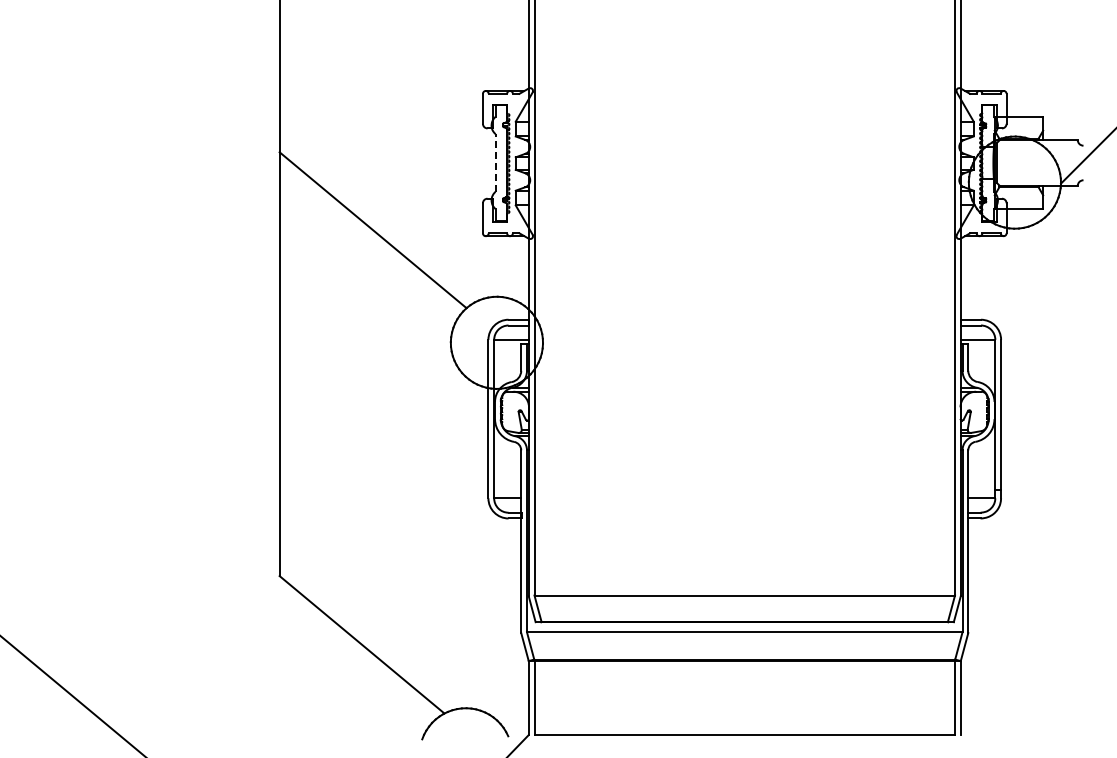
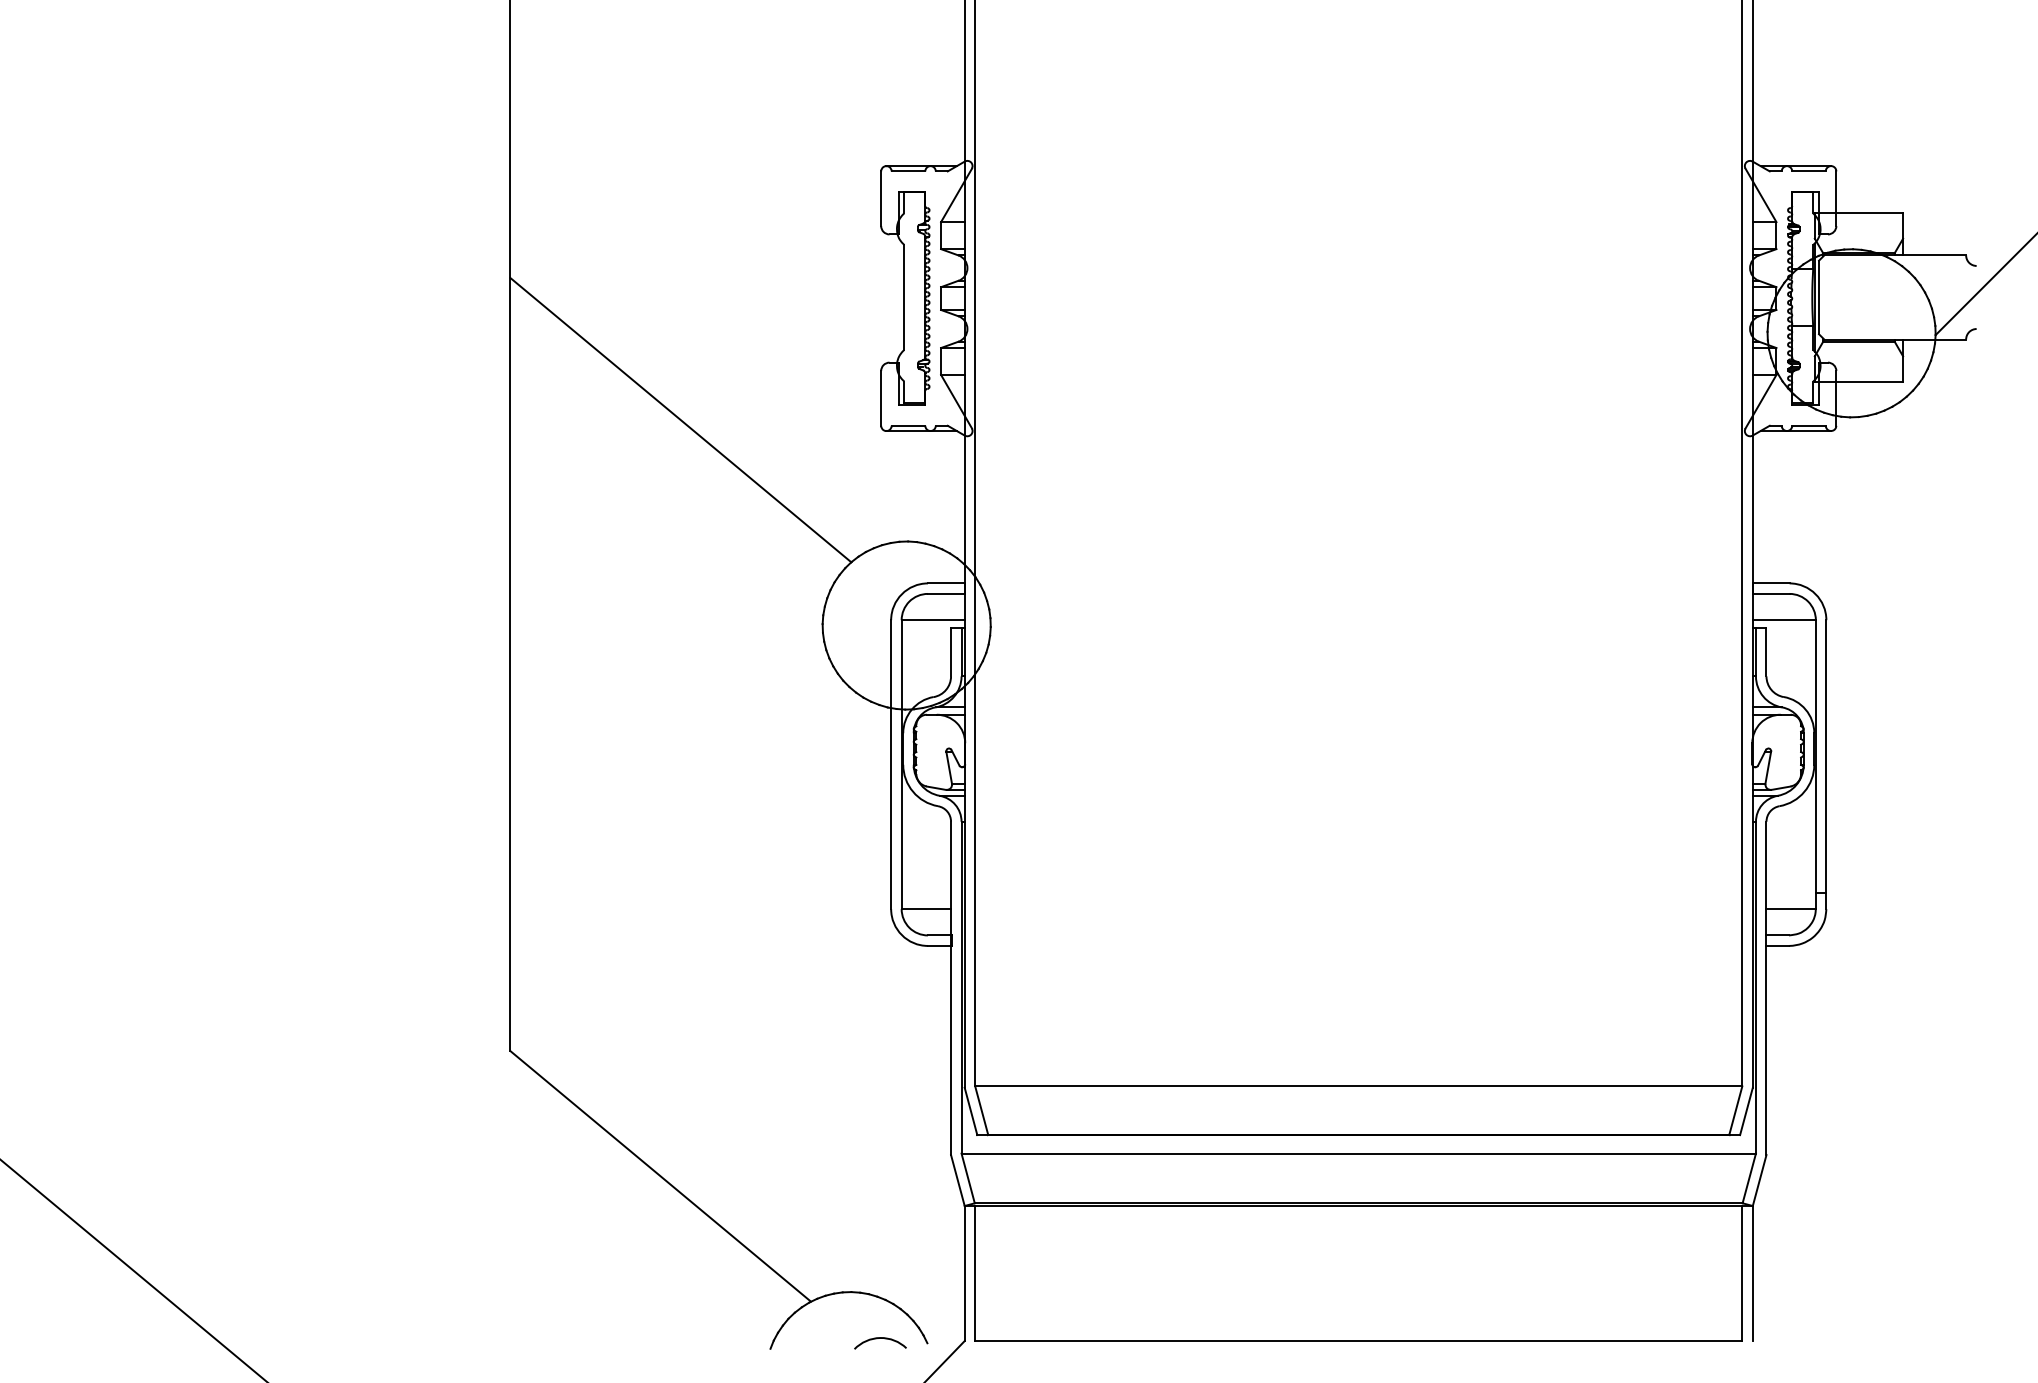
line: (495, 162) -> (904, 296), dashed -> solid
arc: (482, 734) -> (880, 1339), added

